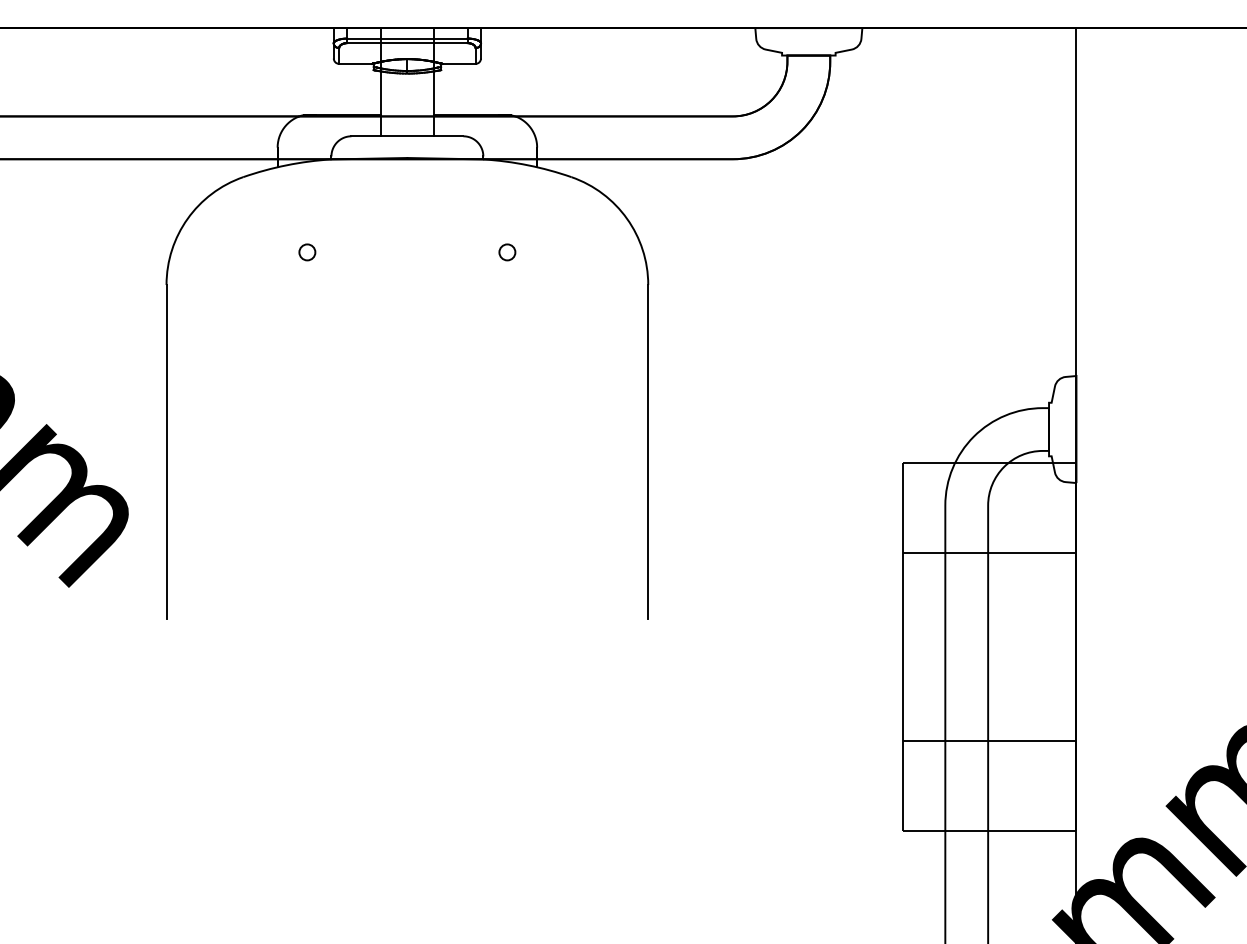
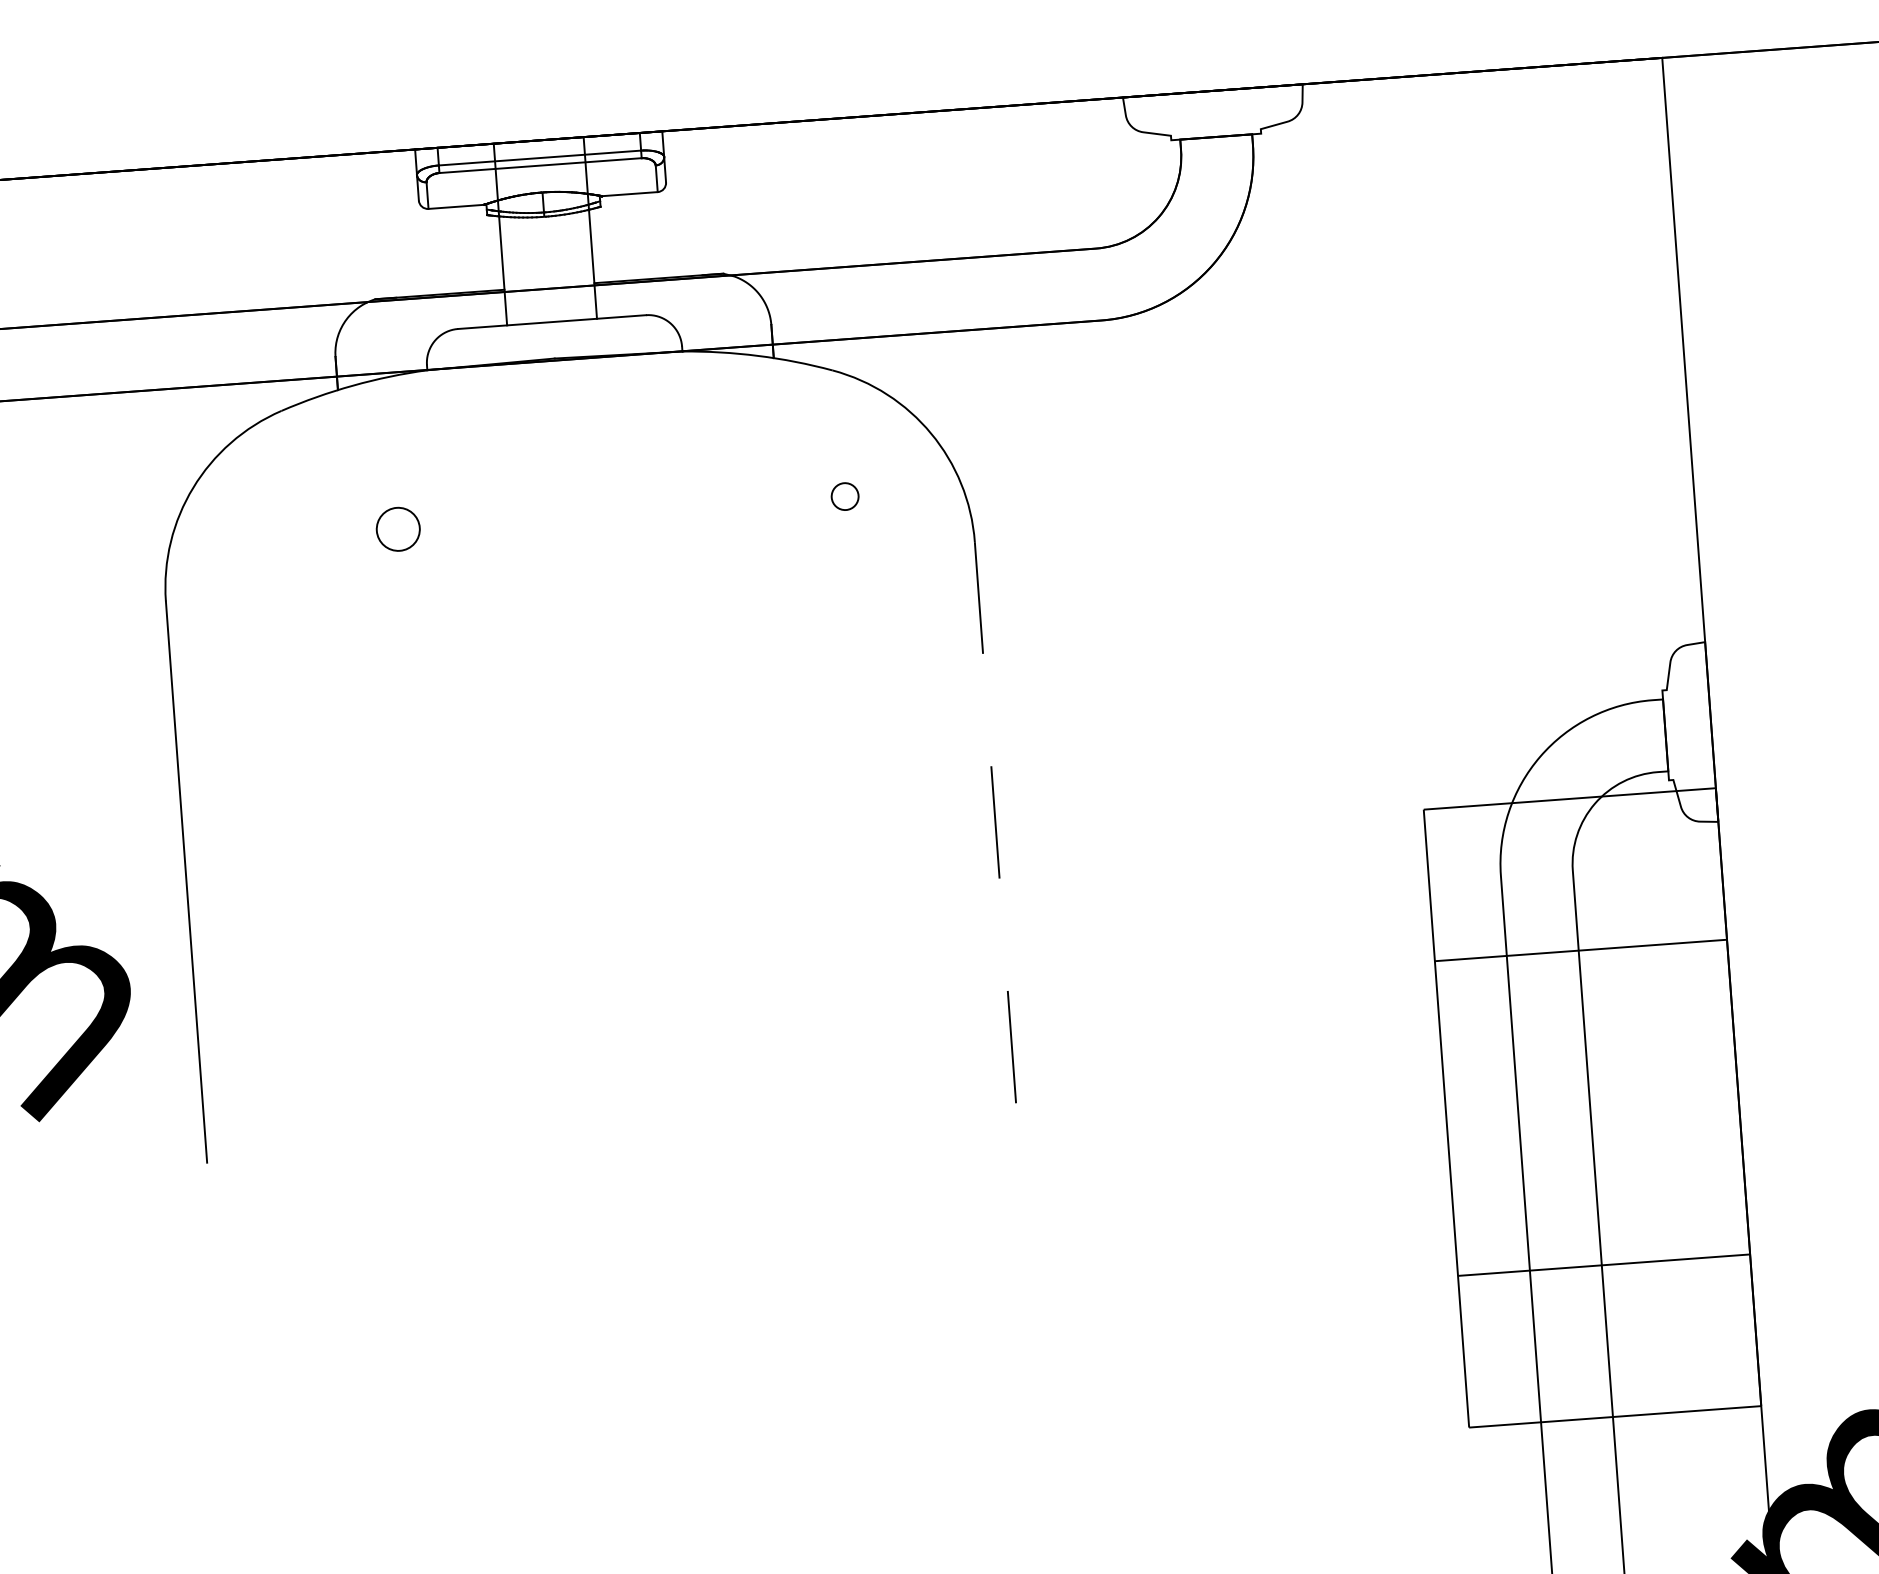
circle: (307, 252) -> (398, 529), size x1.6
circle: (507, 252) -> (845, 496), moved
line: (648, 451) -> (995, 821), solid -> dashed

